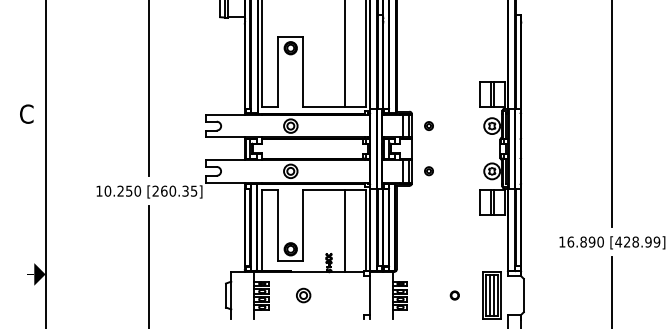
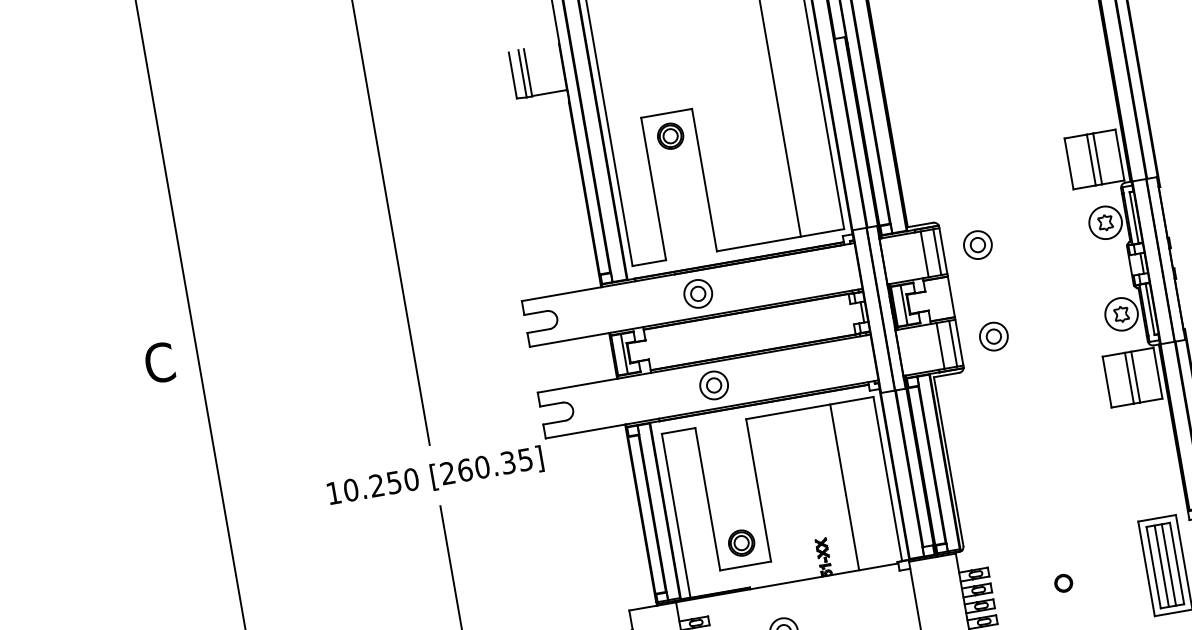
part: (428, 125) -> (976, 243), size x1.67
part: (428, 170) -> (992, 335), size x1.67
part: (454, 295) -> (1062, 583), moved

